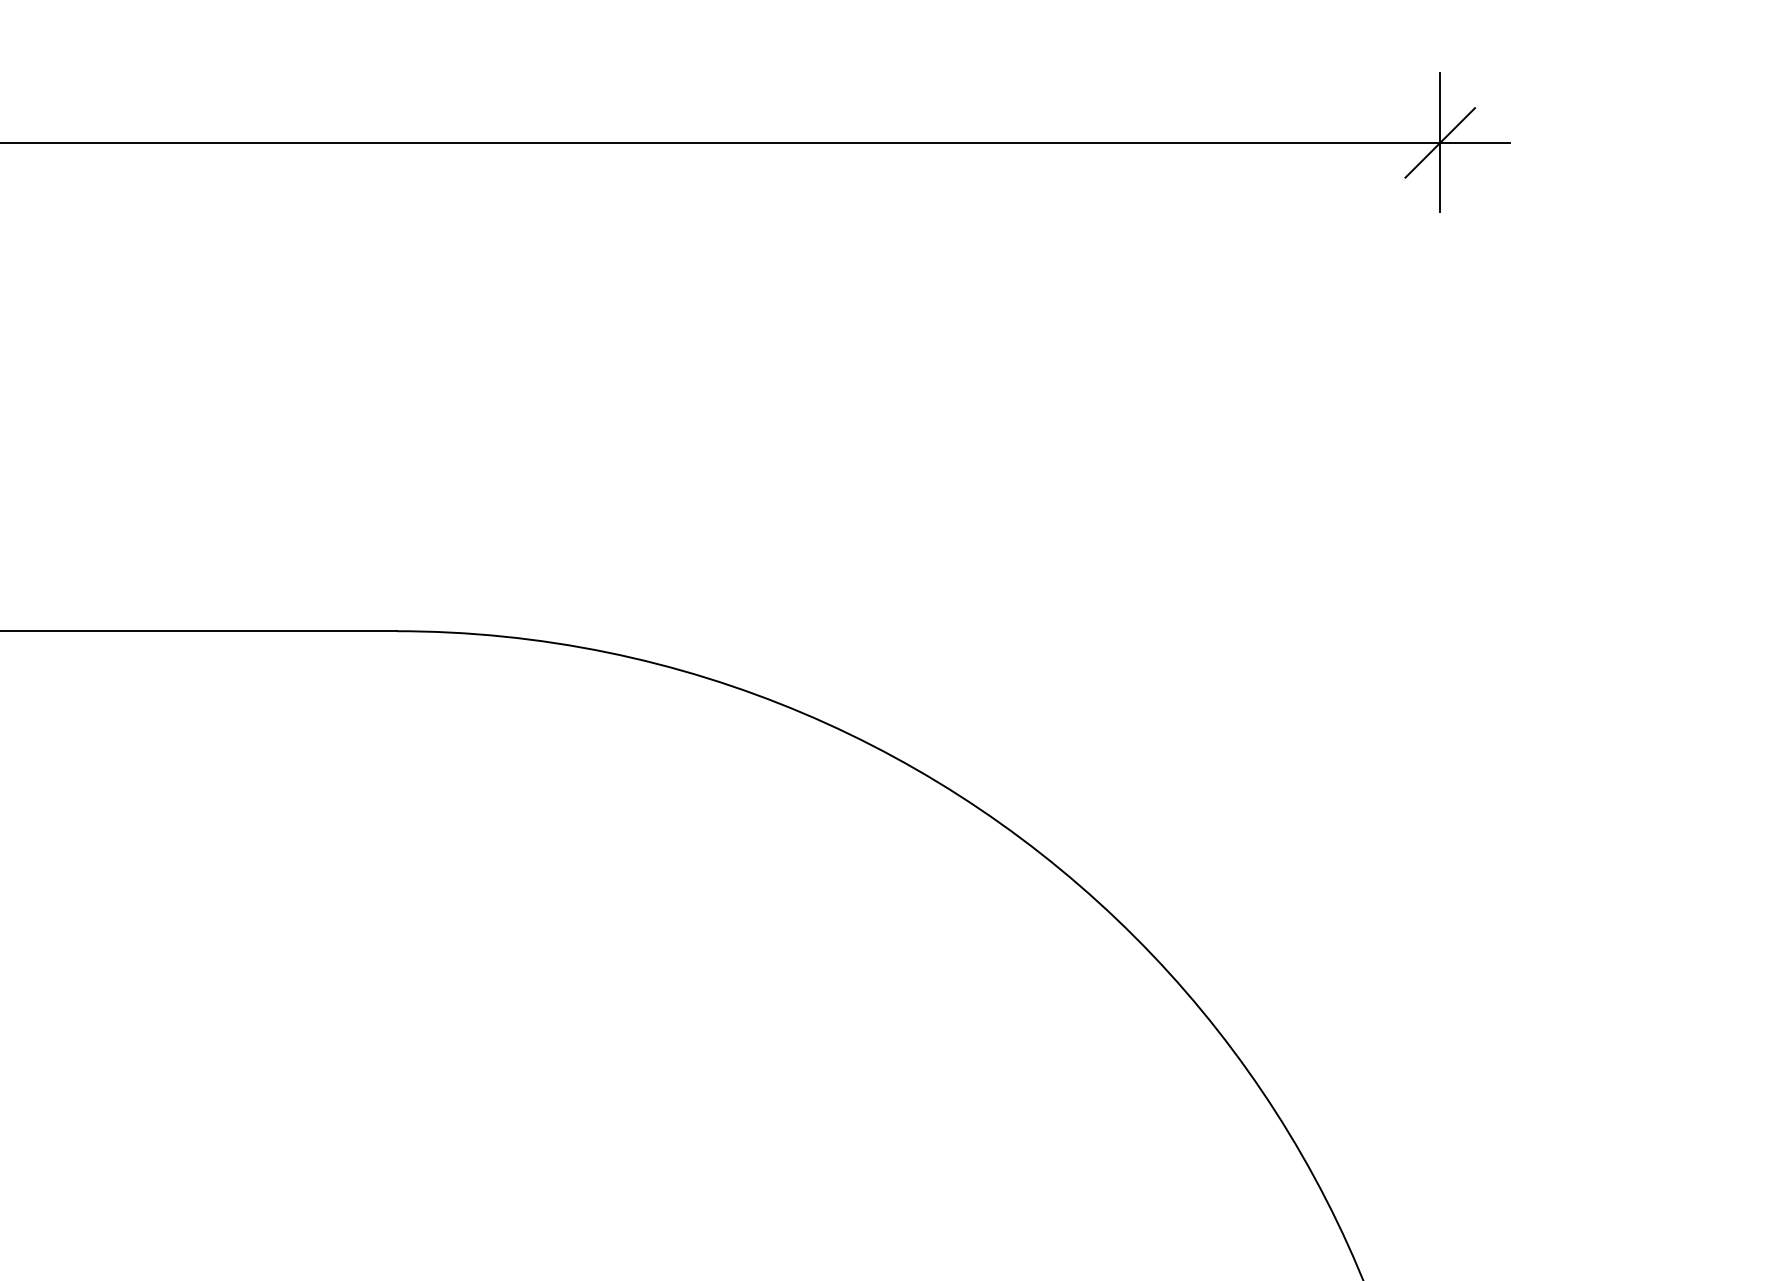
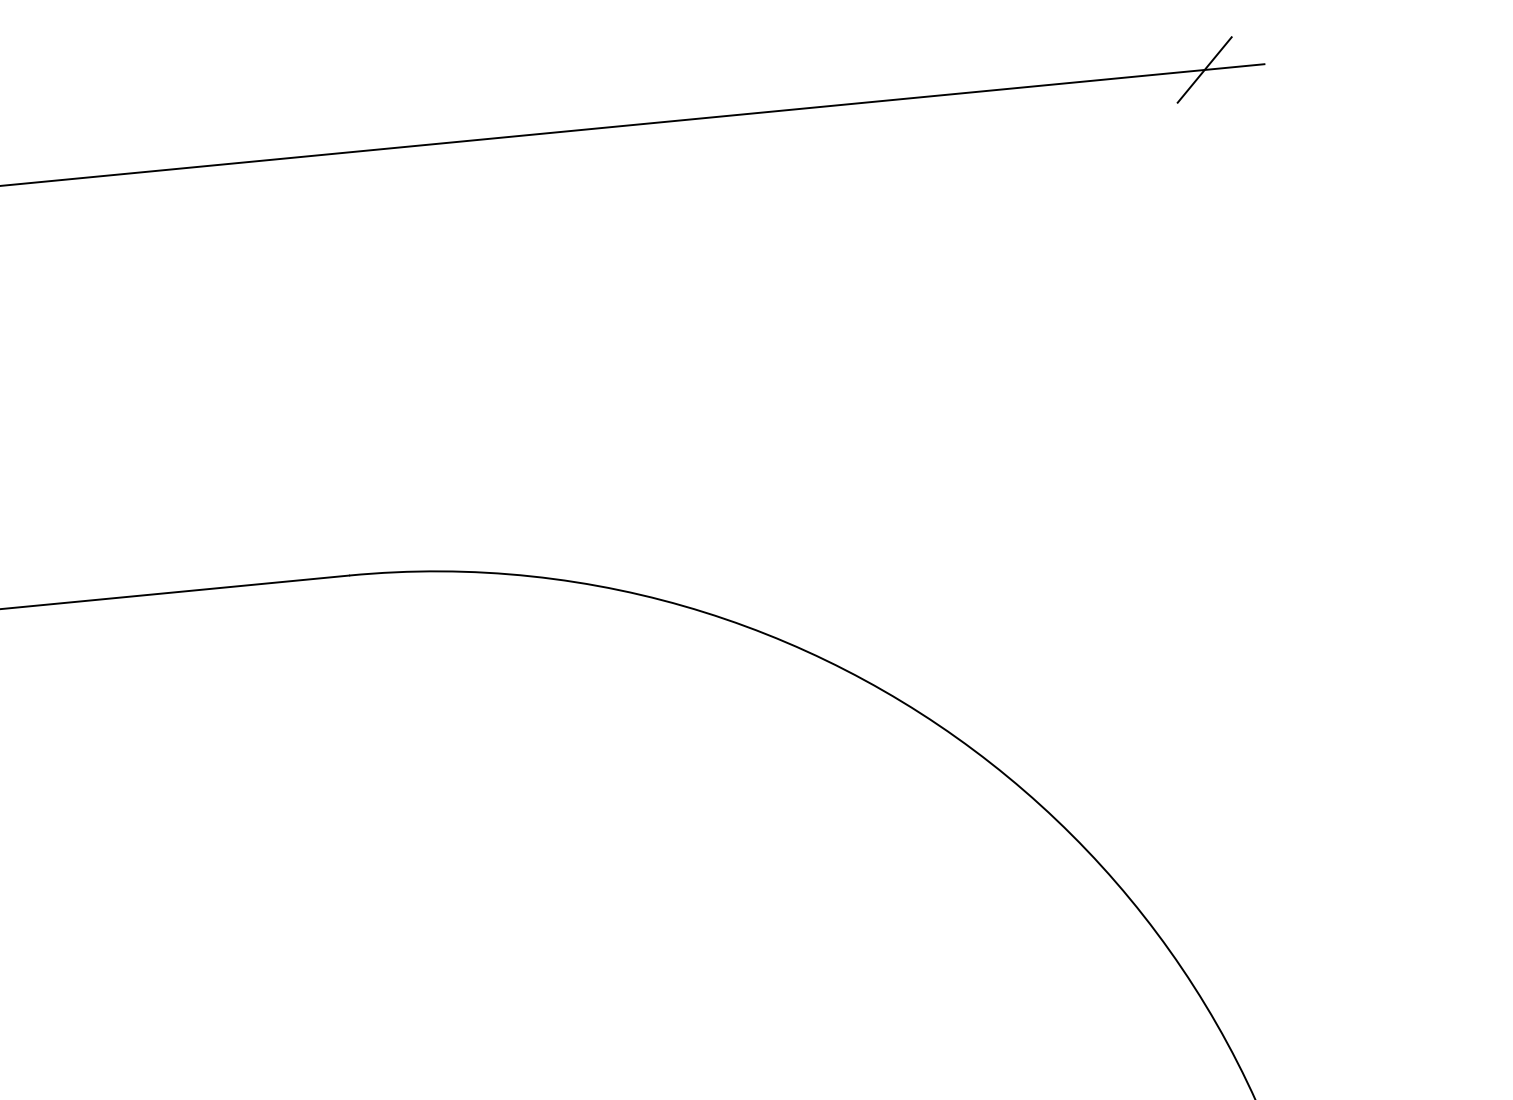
line: (1440, 142) -> (1204, 69), removed

